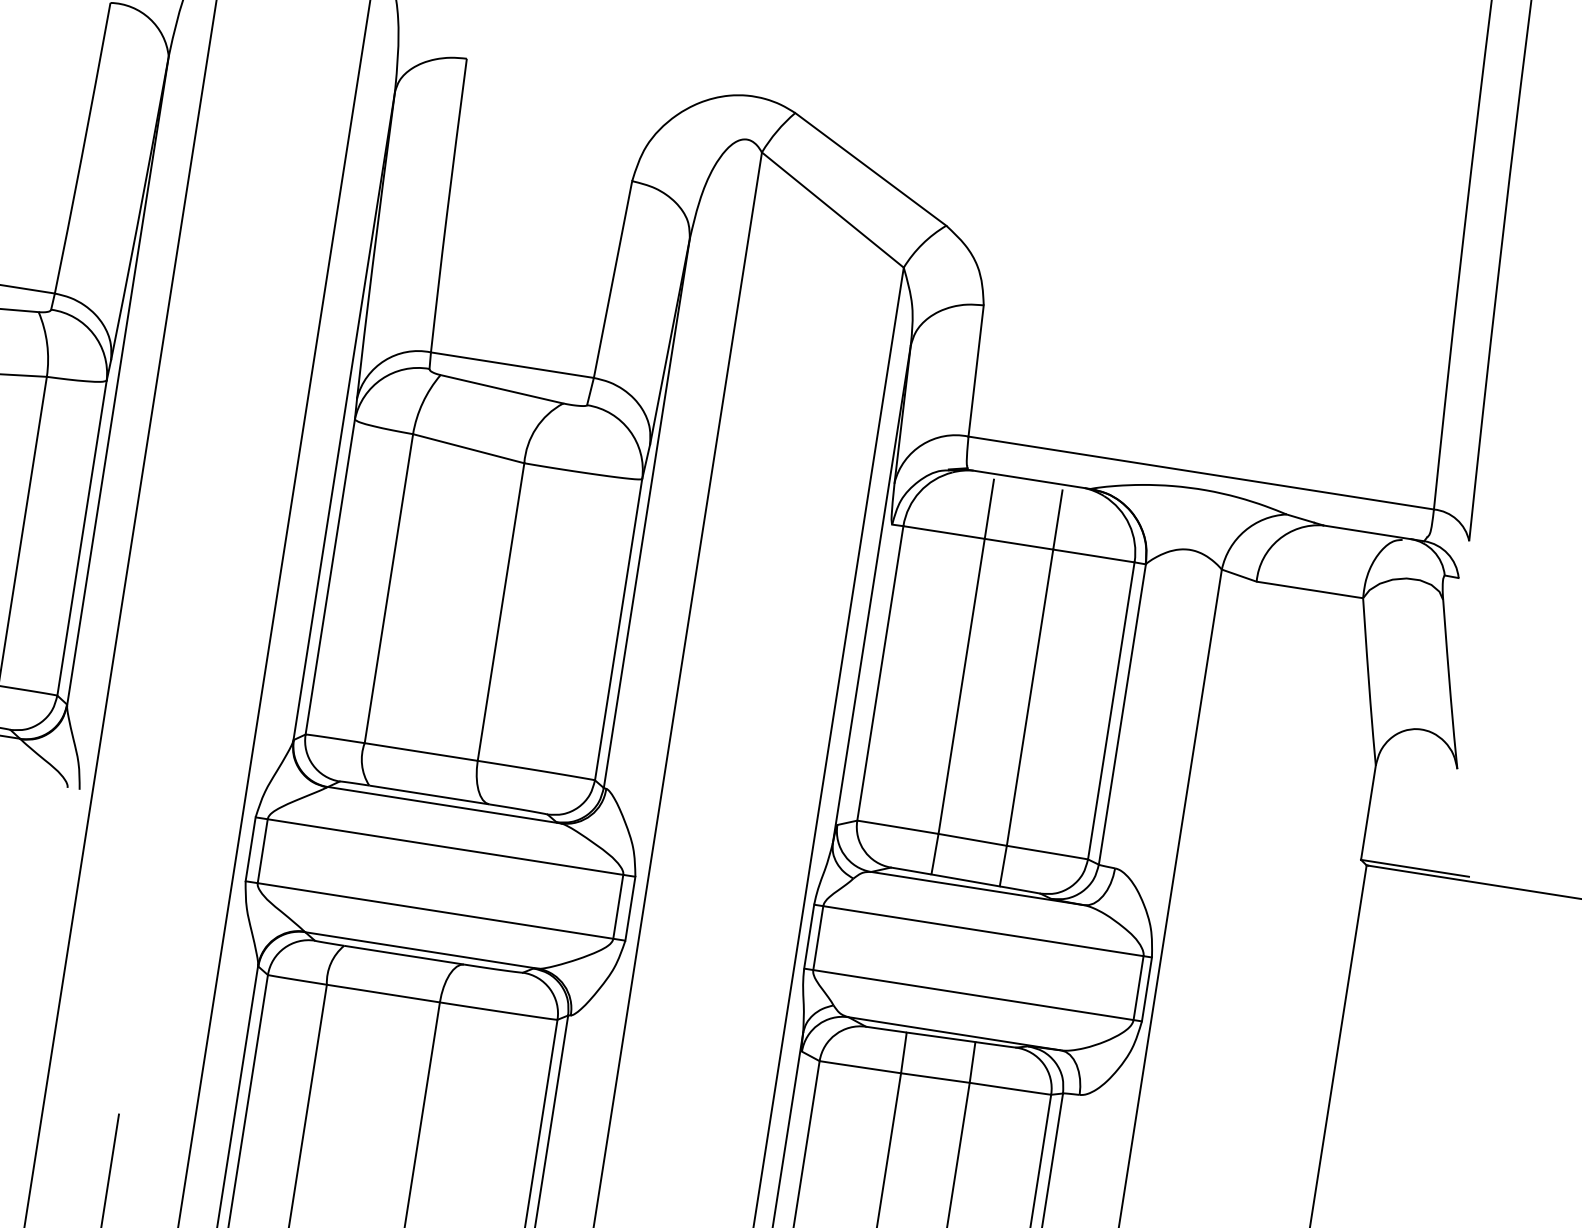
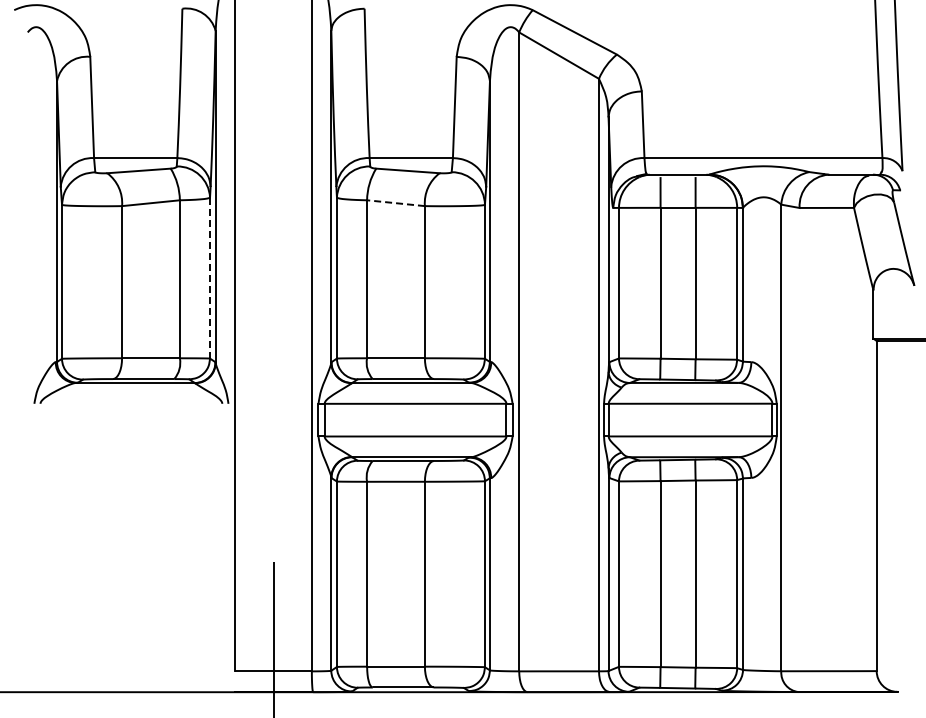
line: (467, 449) -> (395, 203), solid -> dashed
line: (82, 539) -> (210, 278), solid -> dashed

